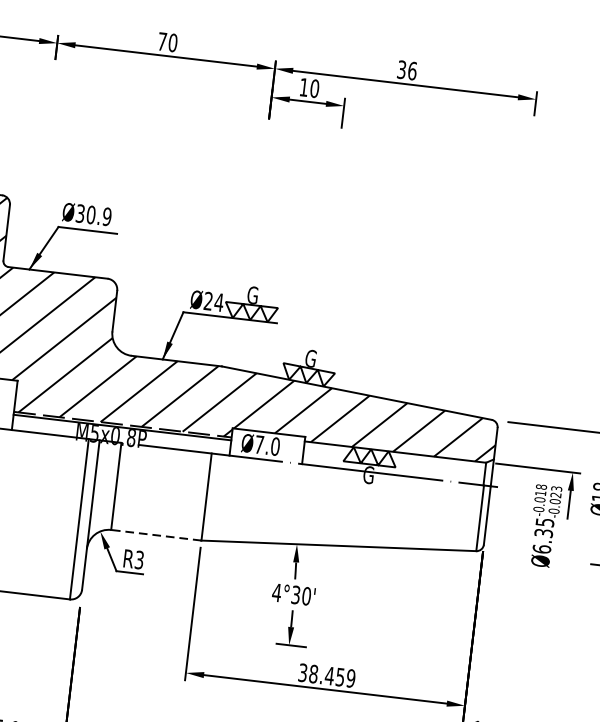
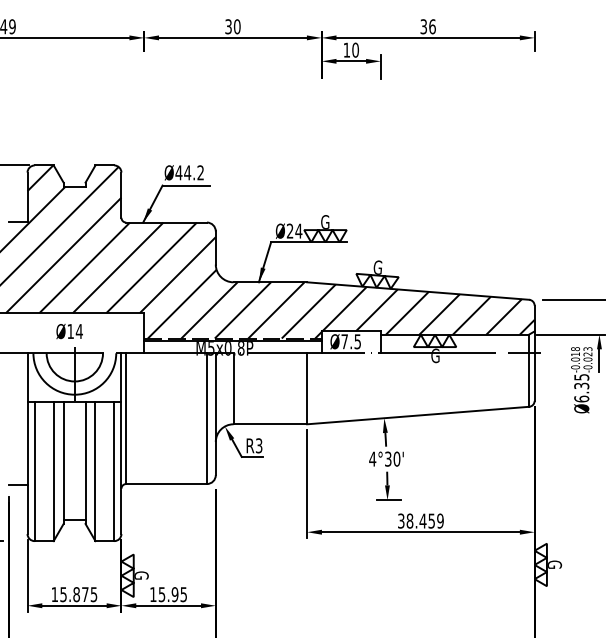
text: (162, 41) -> (228, 26), 70 -> 30
text: (93, 214) -> (189, 172), Ø30.9 -> Ø44.2
text: (275, 446) -> (357, 341), Ø7.0 -> Ø7.5
line: (156, 535) -> (270, 424), dashed -> solid

